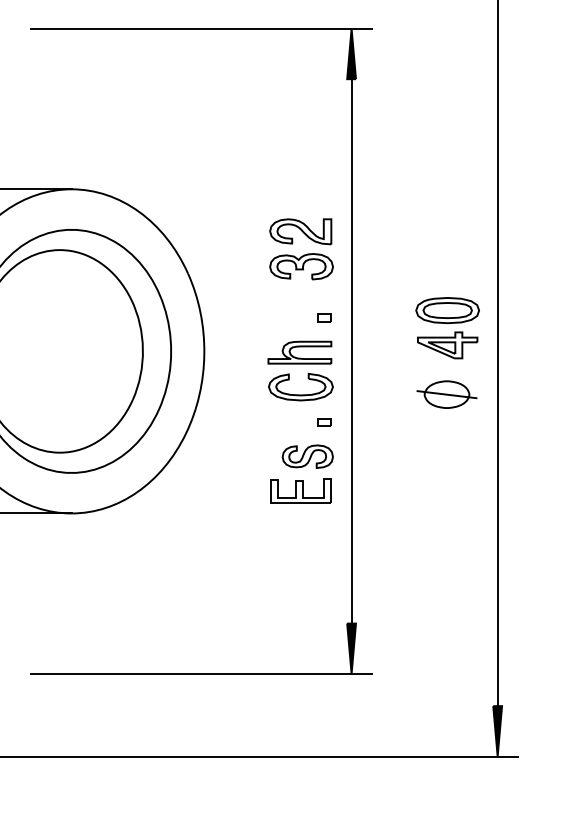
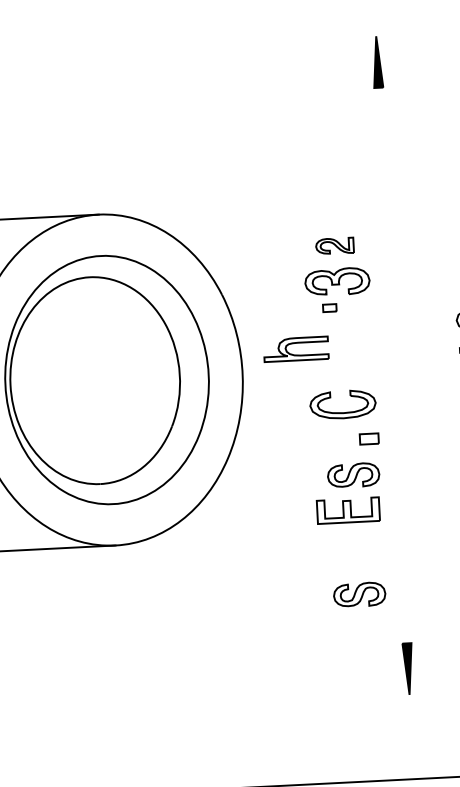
line: (201, 28) -> (222, 43), removed
part: (300, 231) -> (334, 245), size x0.6
part: (324, 317) -> (329, 307), moved
line: (351, 351) -> (392, 365), removed
part: (299, 352) -> (295, 349), moved
part: (324, 422) -> (368, 439), size x1.4
part: (307, 573) -> (359, 594), added
line: (201, 674) -> (256, 703), removed

